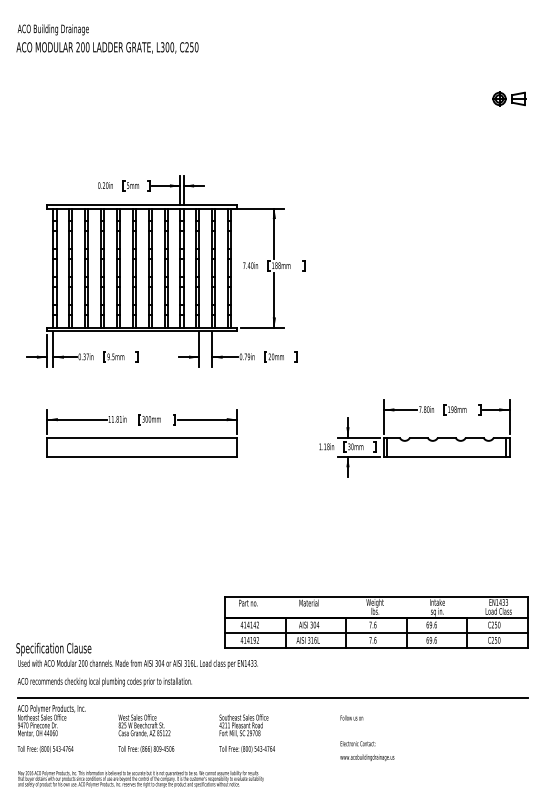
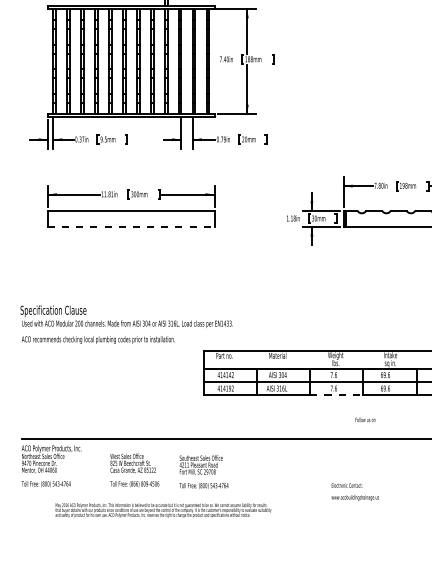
line: (142, 456) -> (131, 227), solid -> dashed
line: (376, 647) -> (336, 394), solid -> dashed
text: (136, 664) -> (126, 324), moved
text: (351, 717) -> (365, 419), moved
text: (246, 733) -> (203, 472), moved
text: (367, 751) -> (355, 492), moved
text: (140, 779) -> (163, 510), moved

